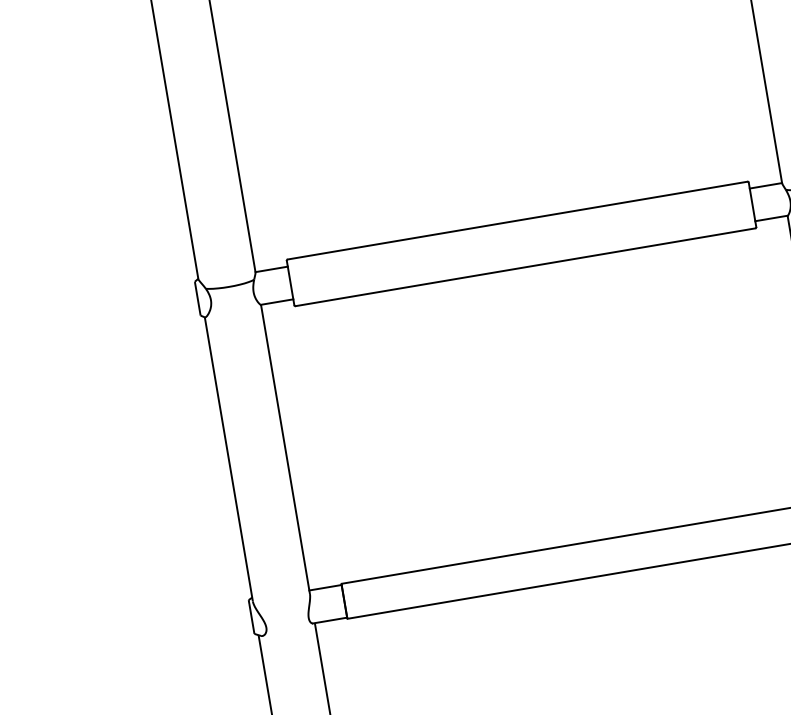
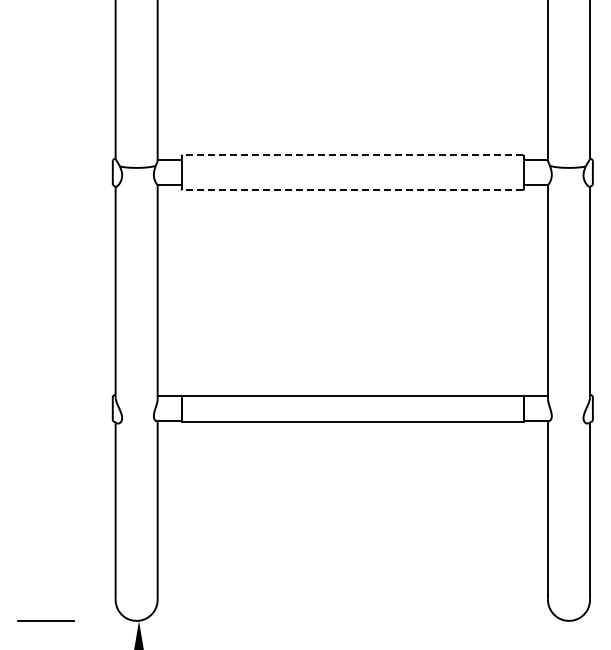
line: (517, 220) -> (352, 155), solid -> dashed
line: (524, 266) -> (352, 189), solid -> dashed

